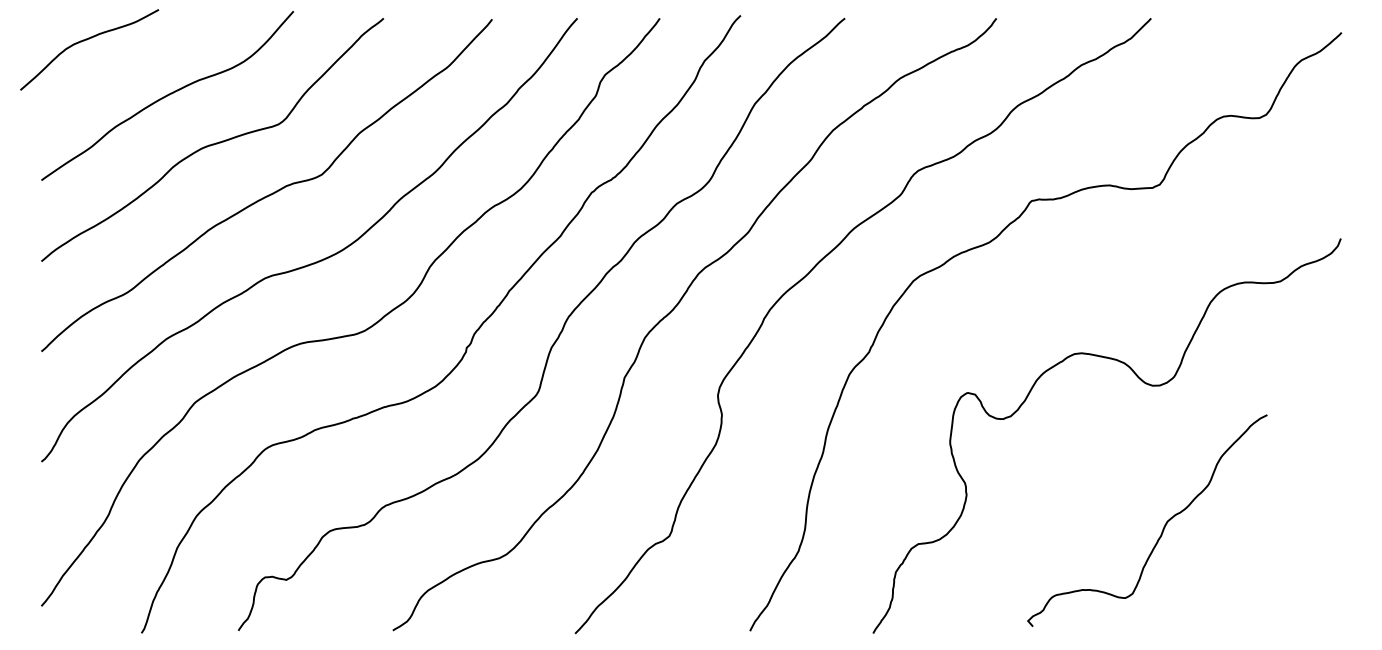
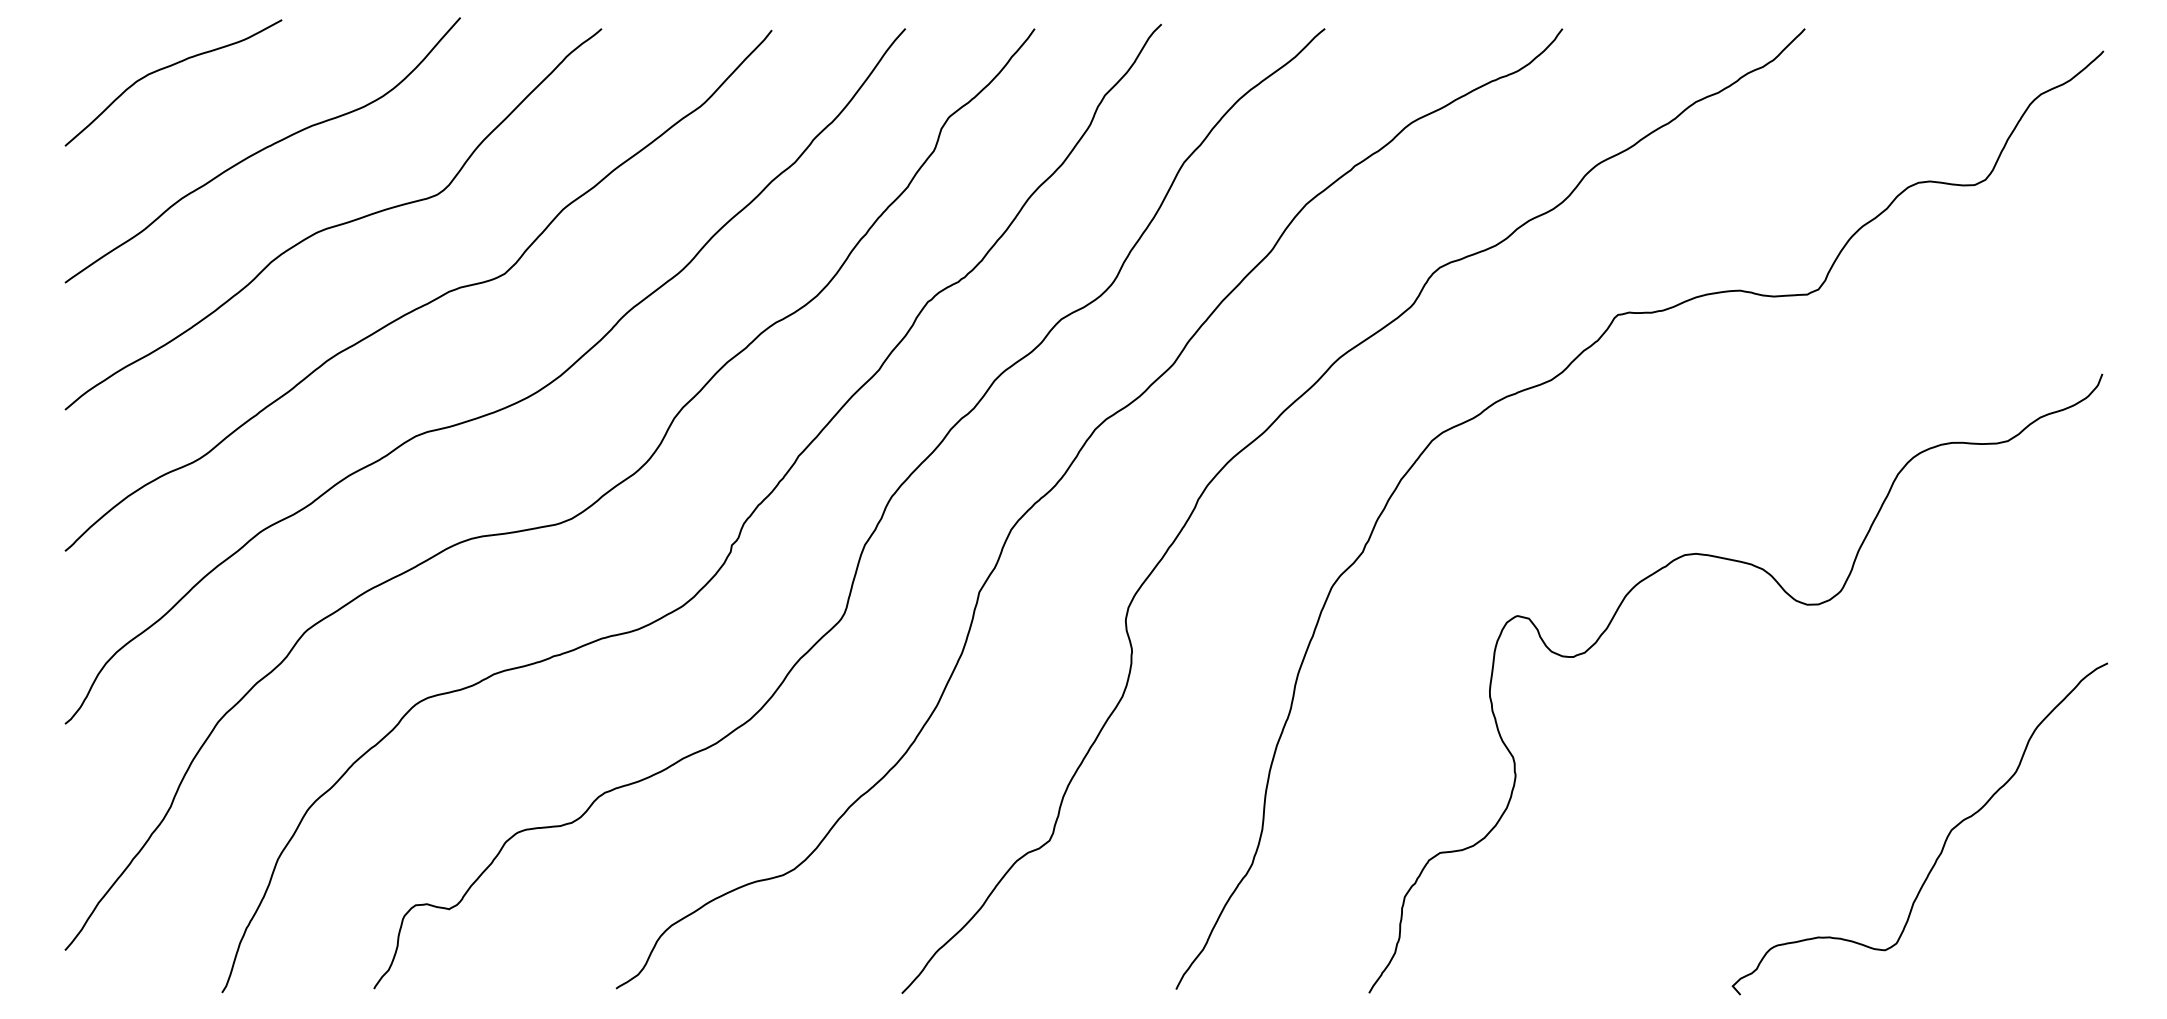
curve: (87, 40) -> (170, 68), moved
curve: (1163, 526) -> (1945, 837), moved

